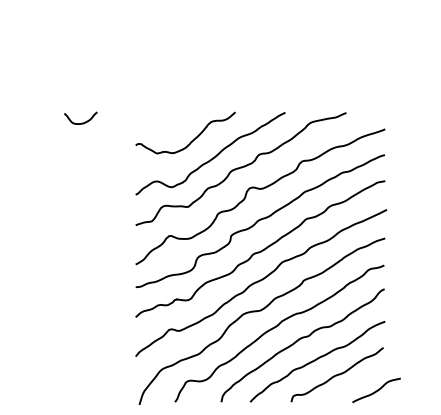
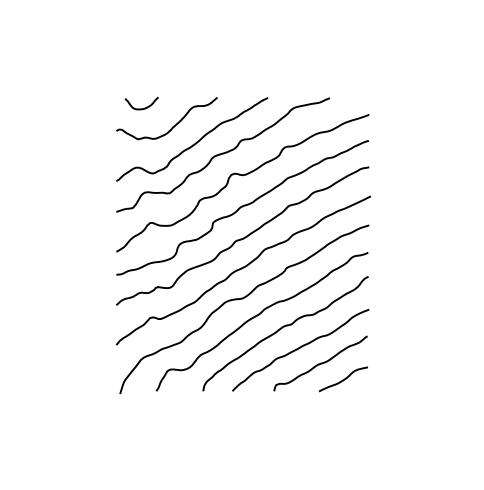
curve: (83, 122) -> (144, 107), moved
curve: (375, 390) -> (342, 379), moved

